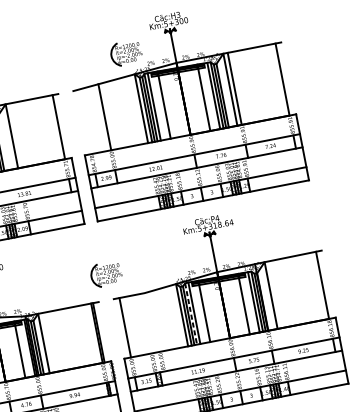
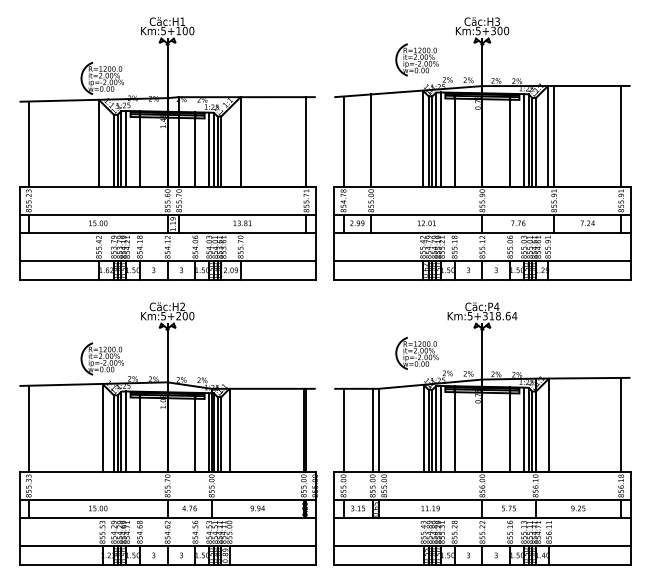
line: (85, 121) -> (343, 141), added
part: (106, 274) -> (416, 353), moved
line: (191, 314) -> (436, 429), dashed -> solid
line: (150, 322) -> (378, 430), added
line: (145, 323) -> (372, 430), added

